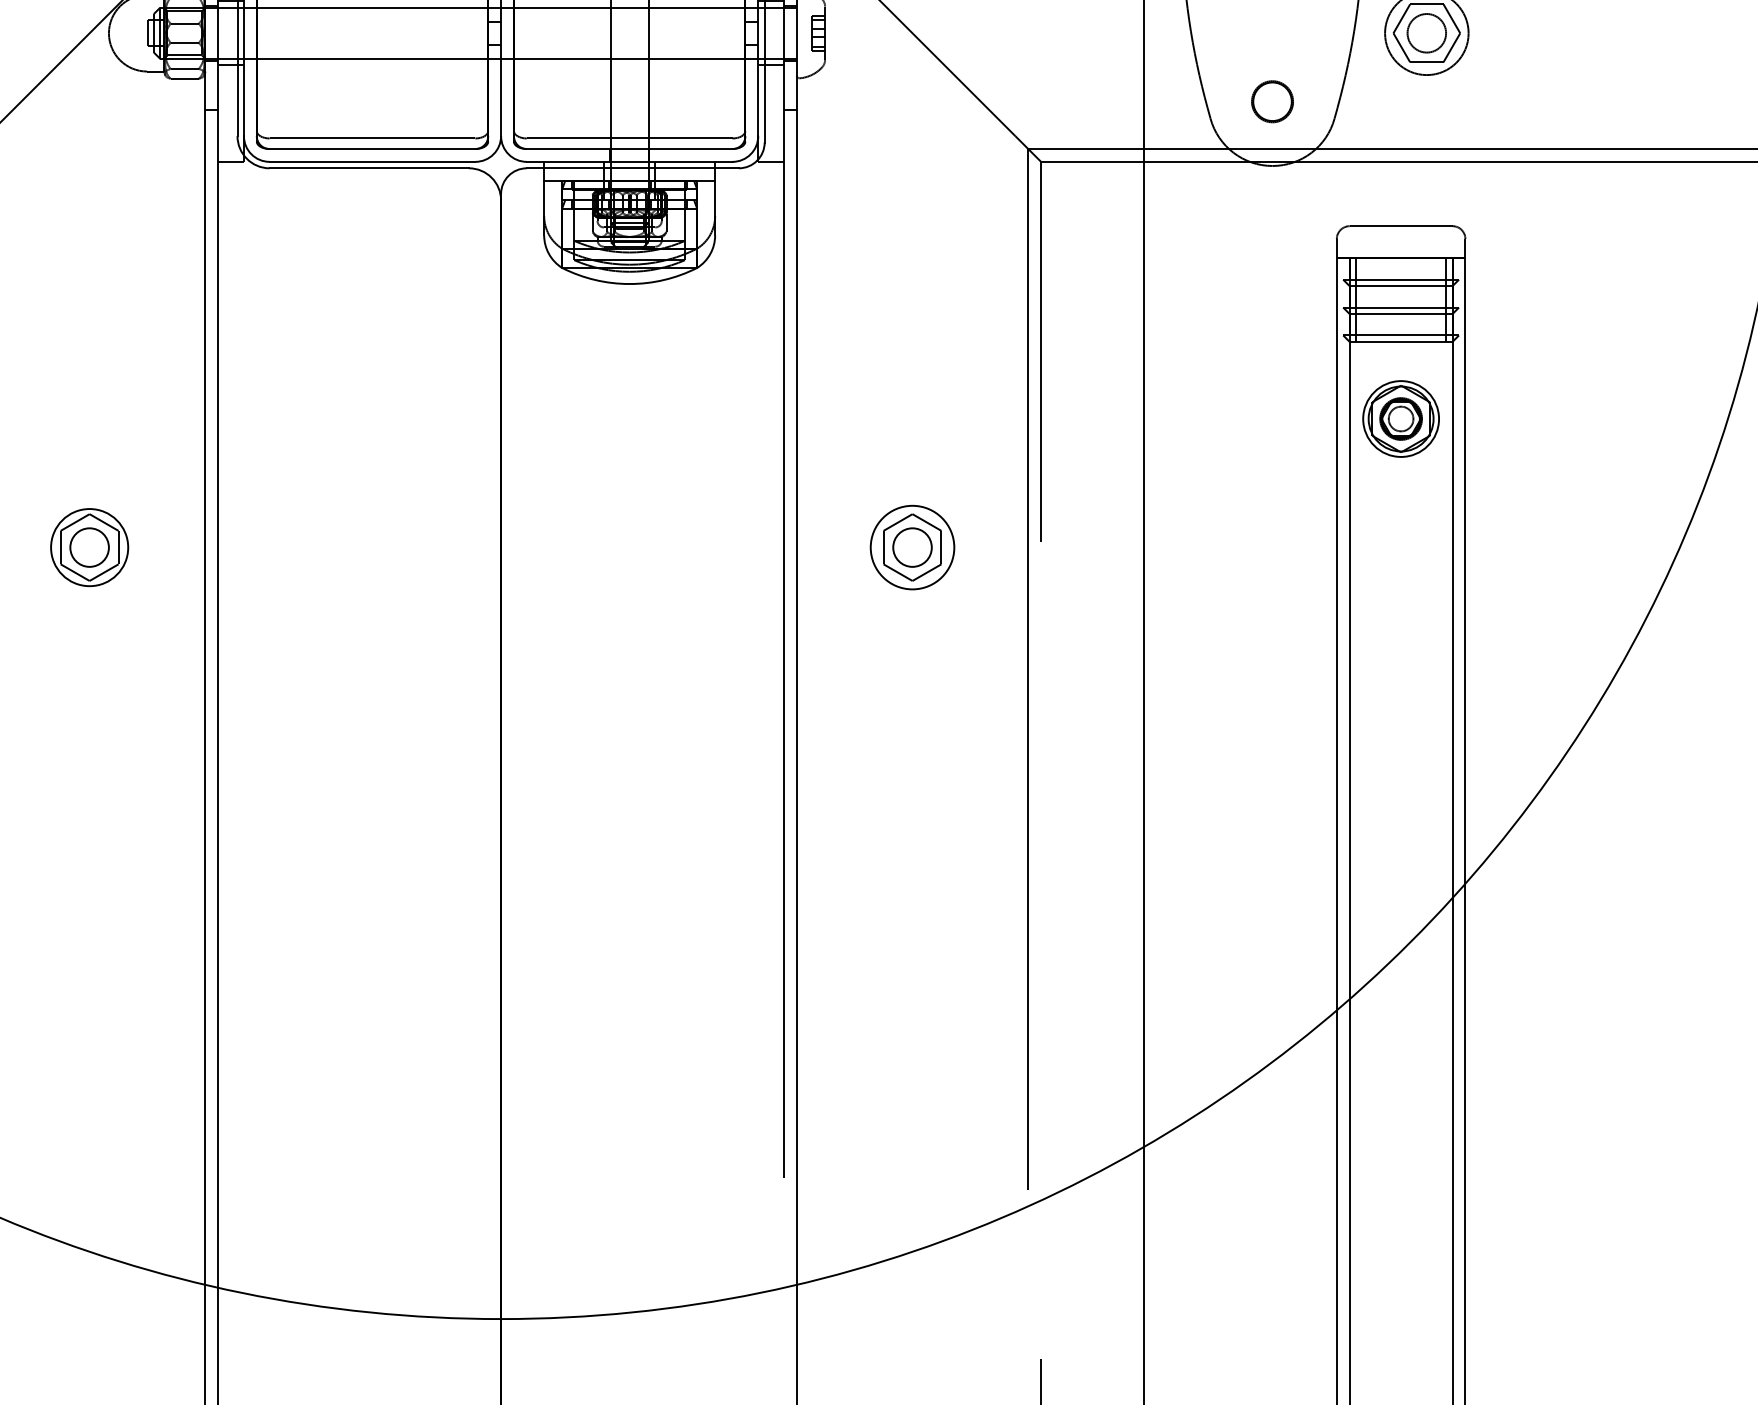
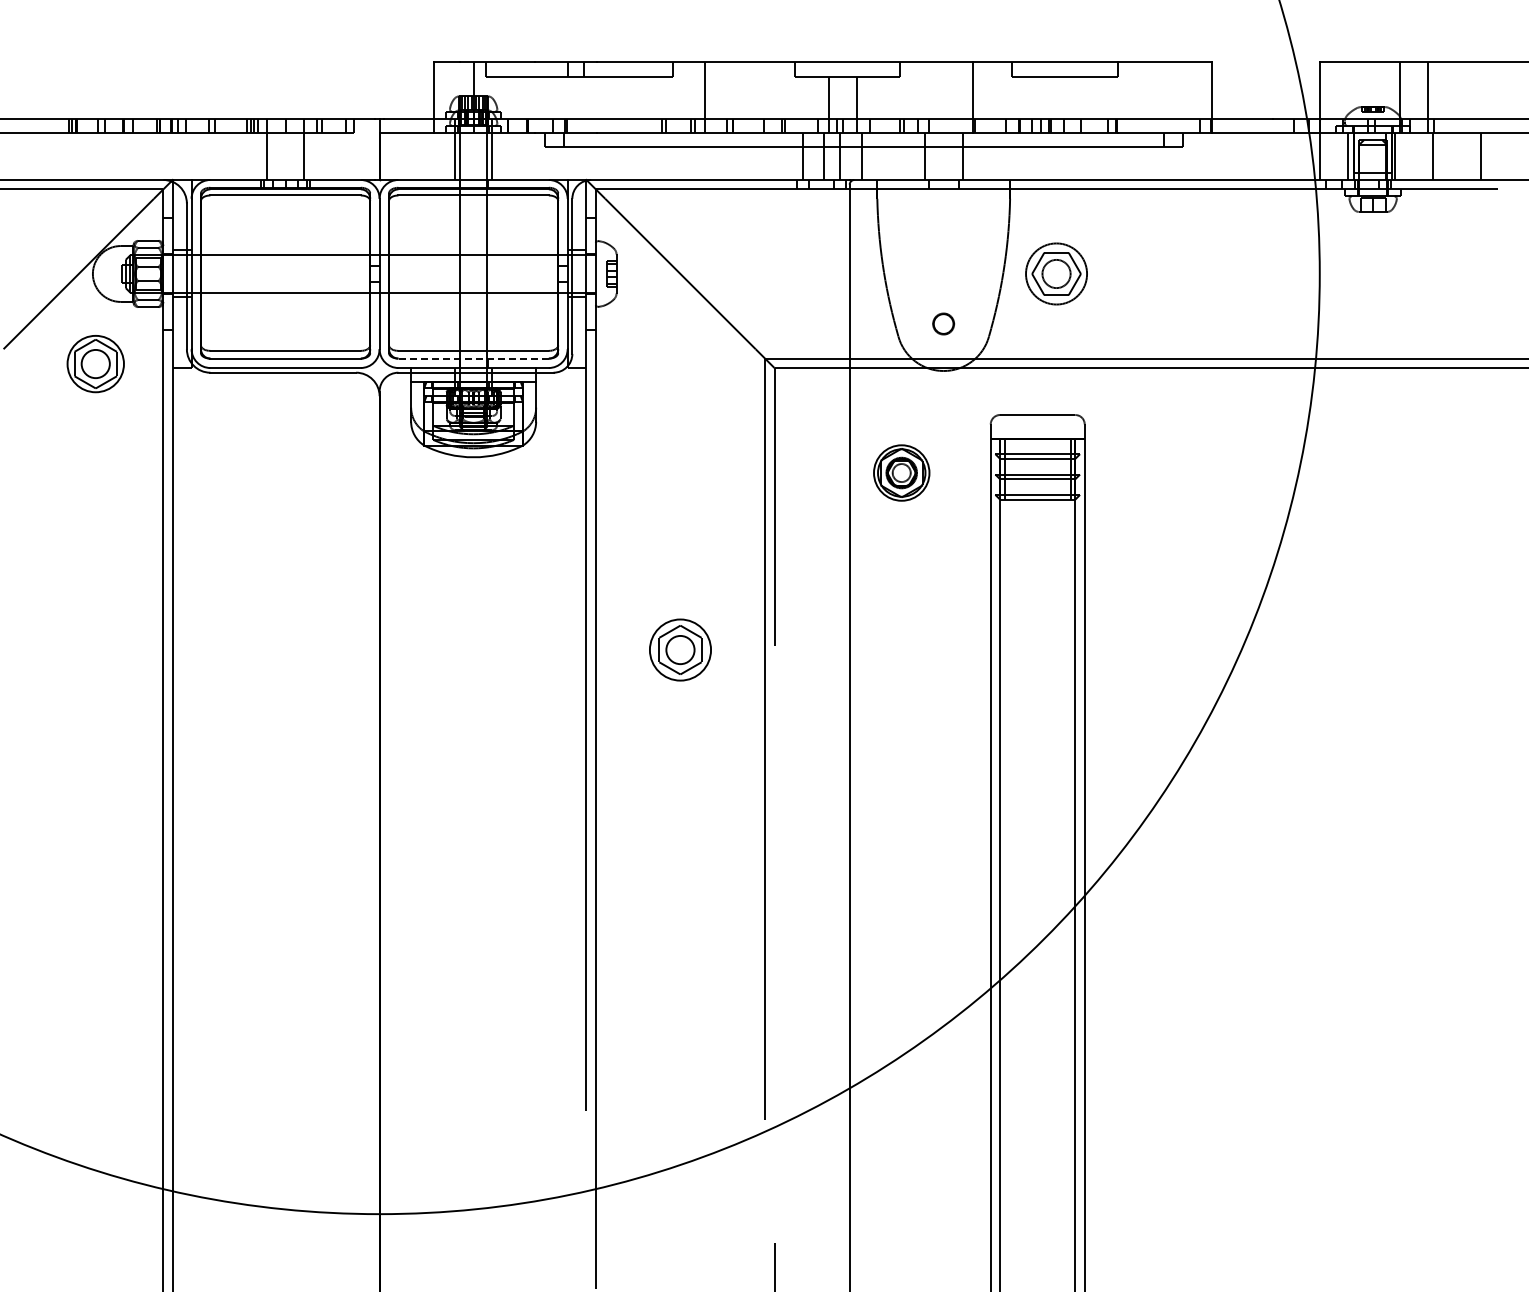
circle: (1272, 101) -> (943, 323), size x0.7
line: (629, 148) -> (473, 358), solid -> dashed
part: (1400, 418) -> (901, 472), moved
part: (89, 548) -> (95, 364), moved

